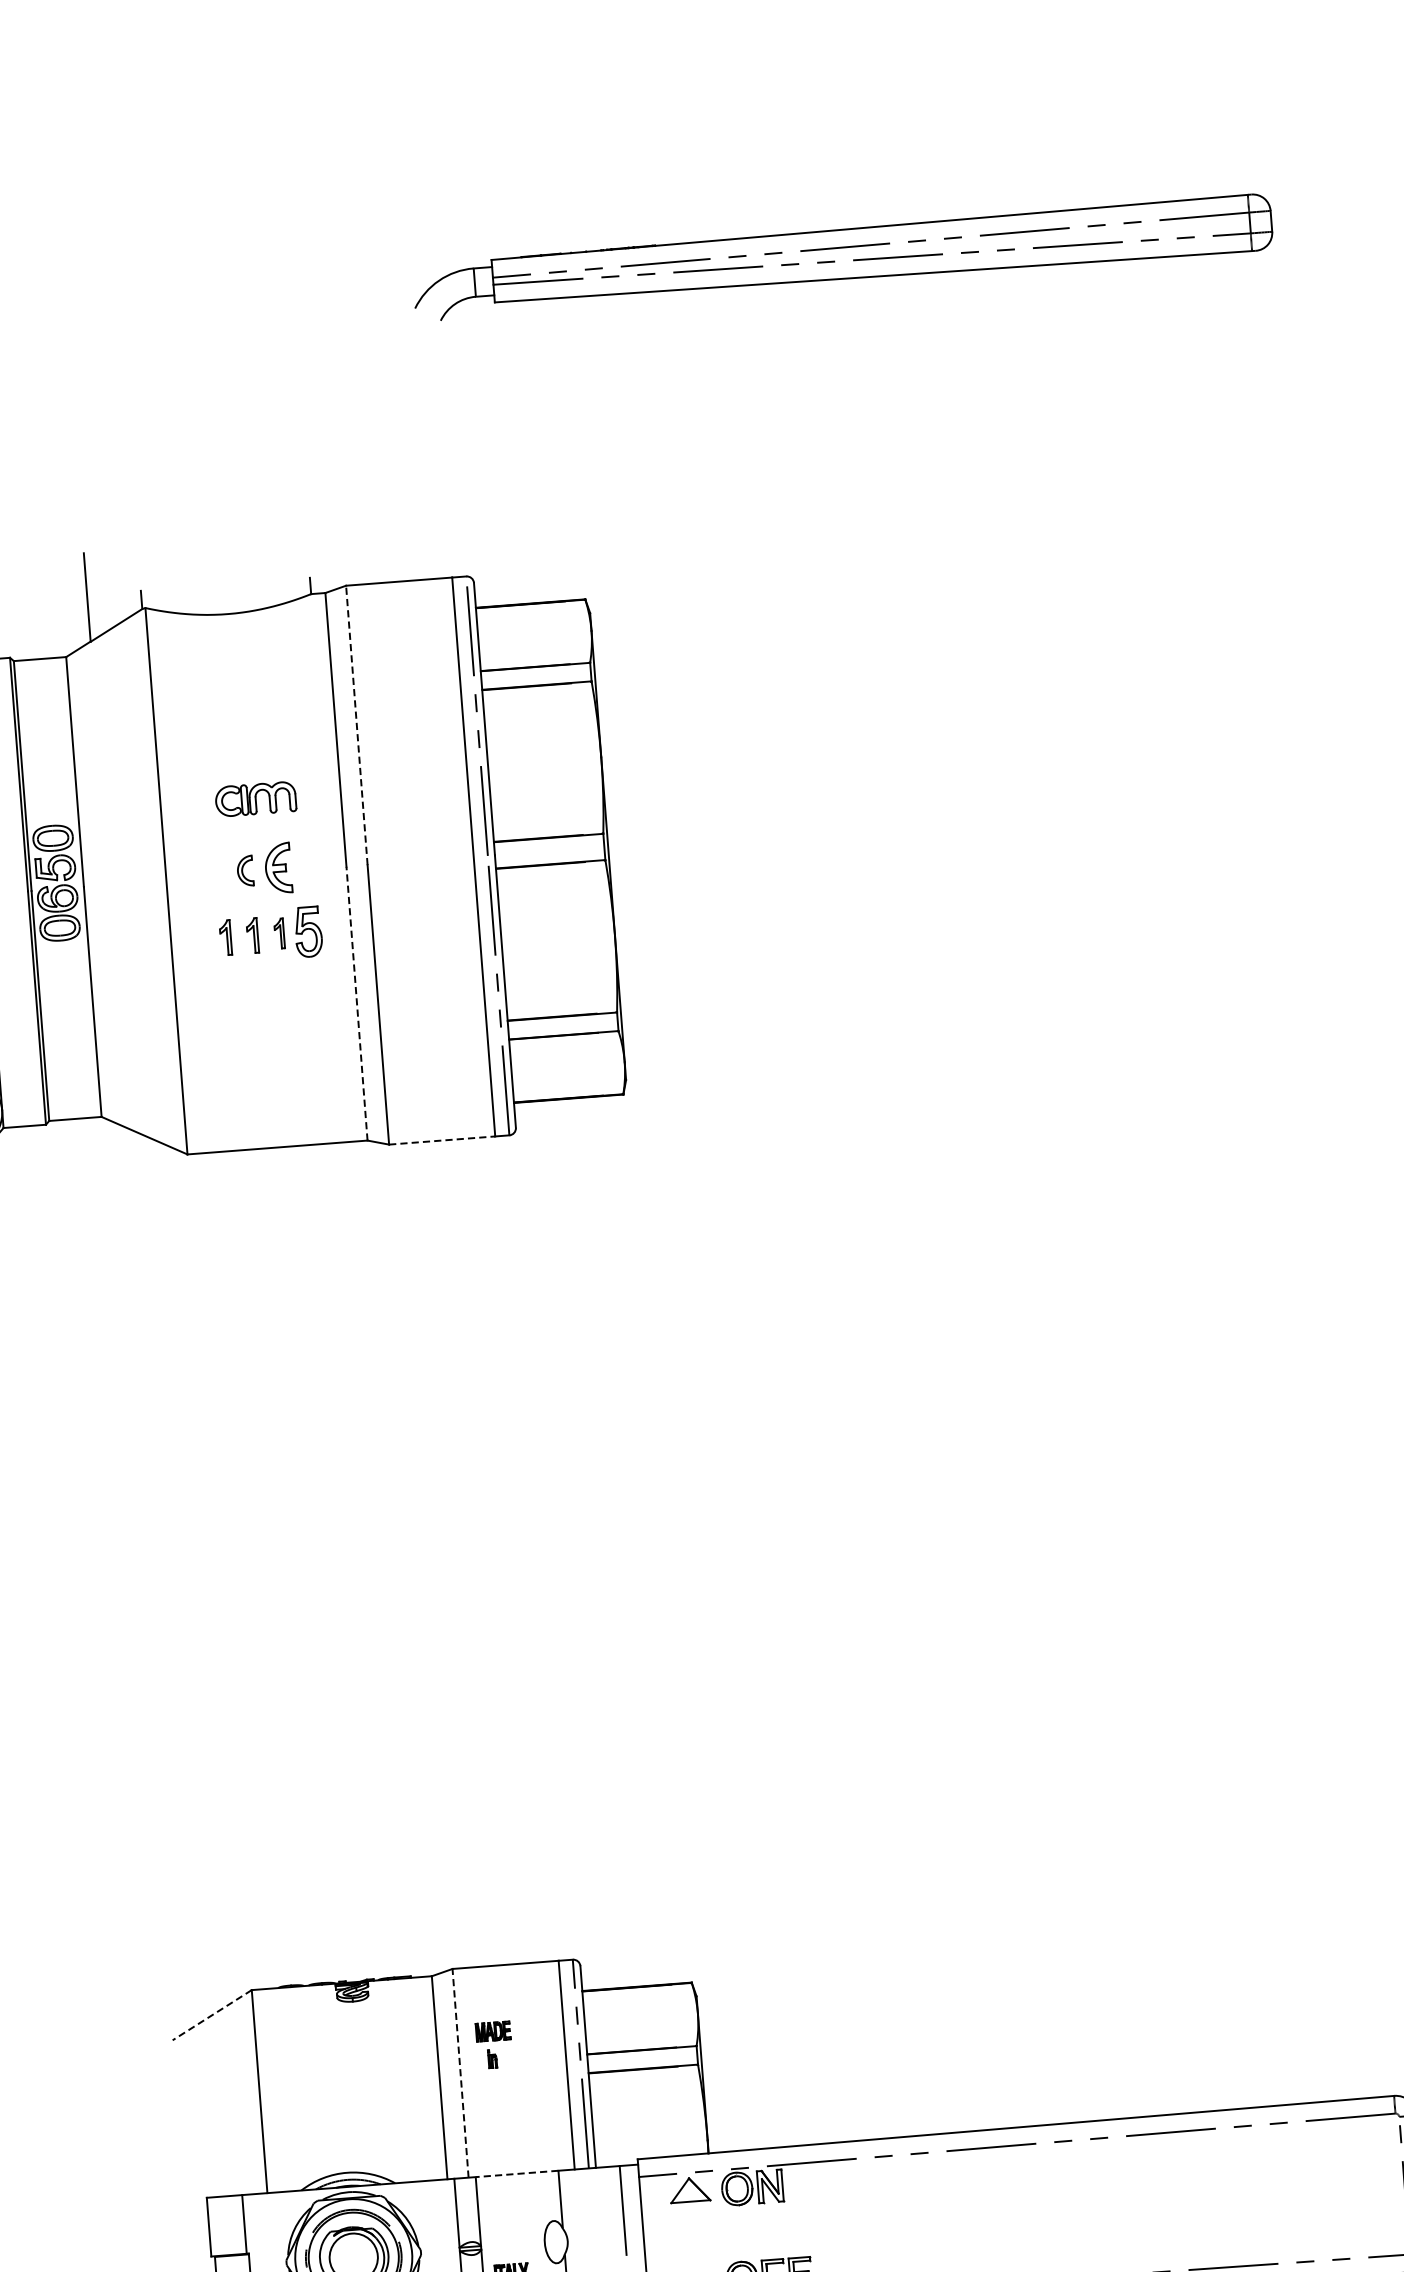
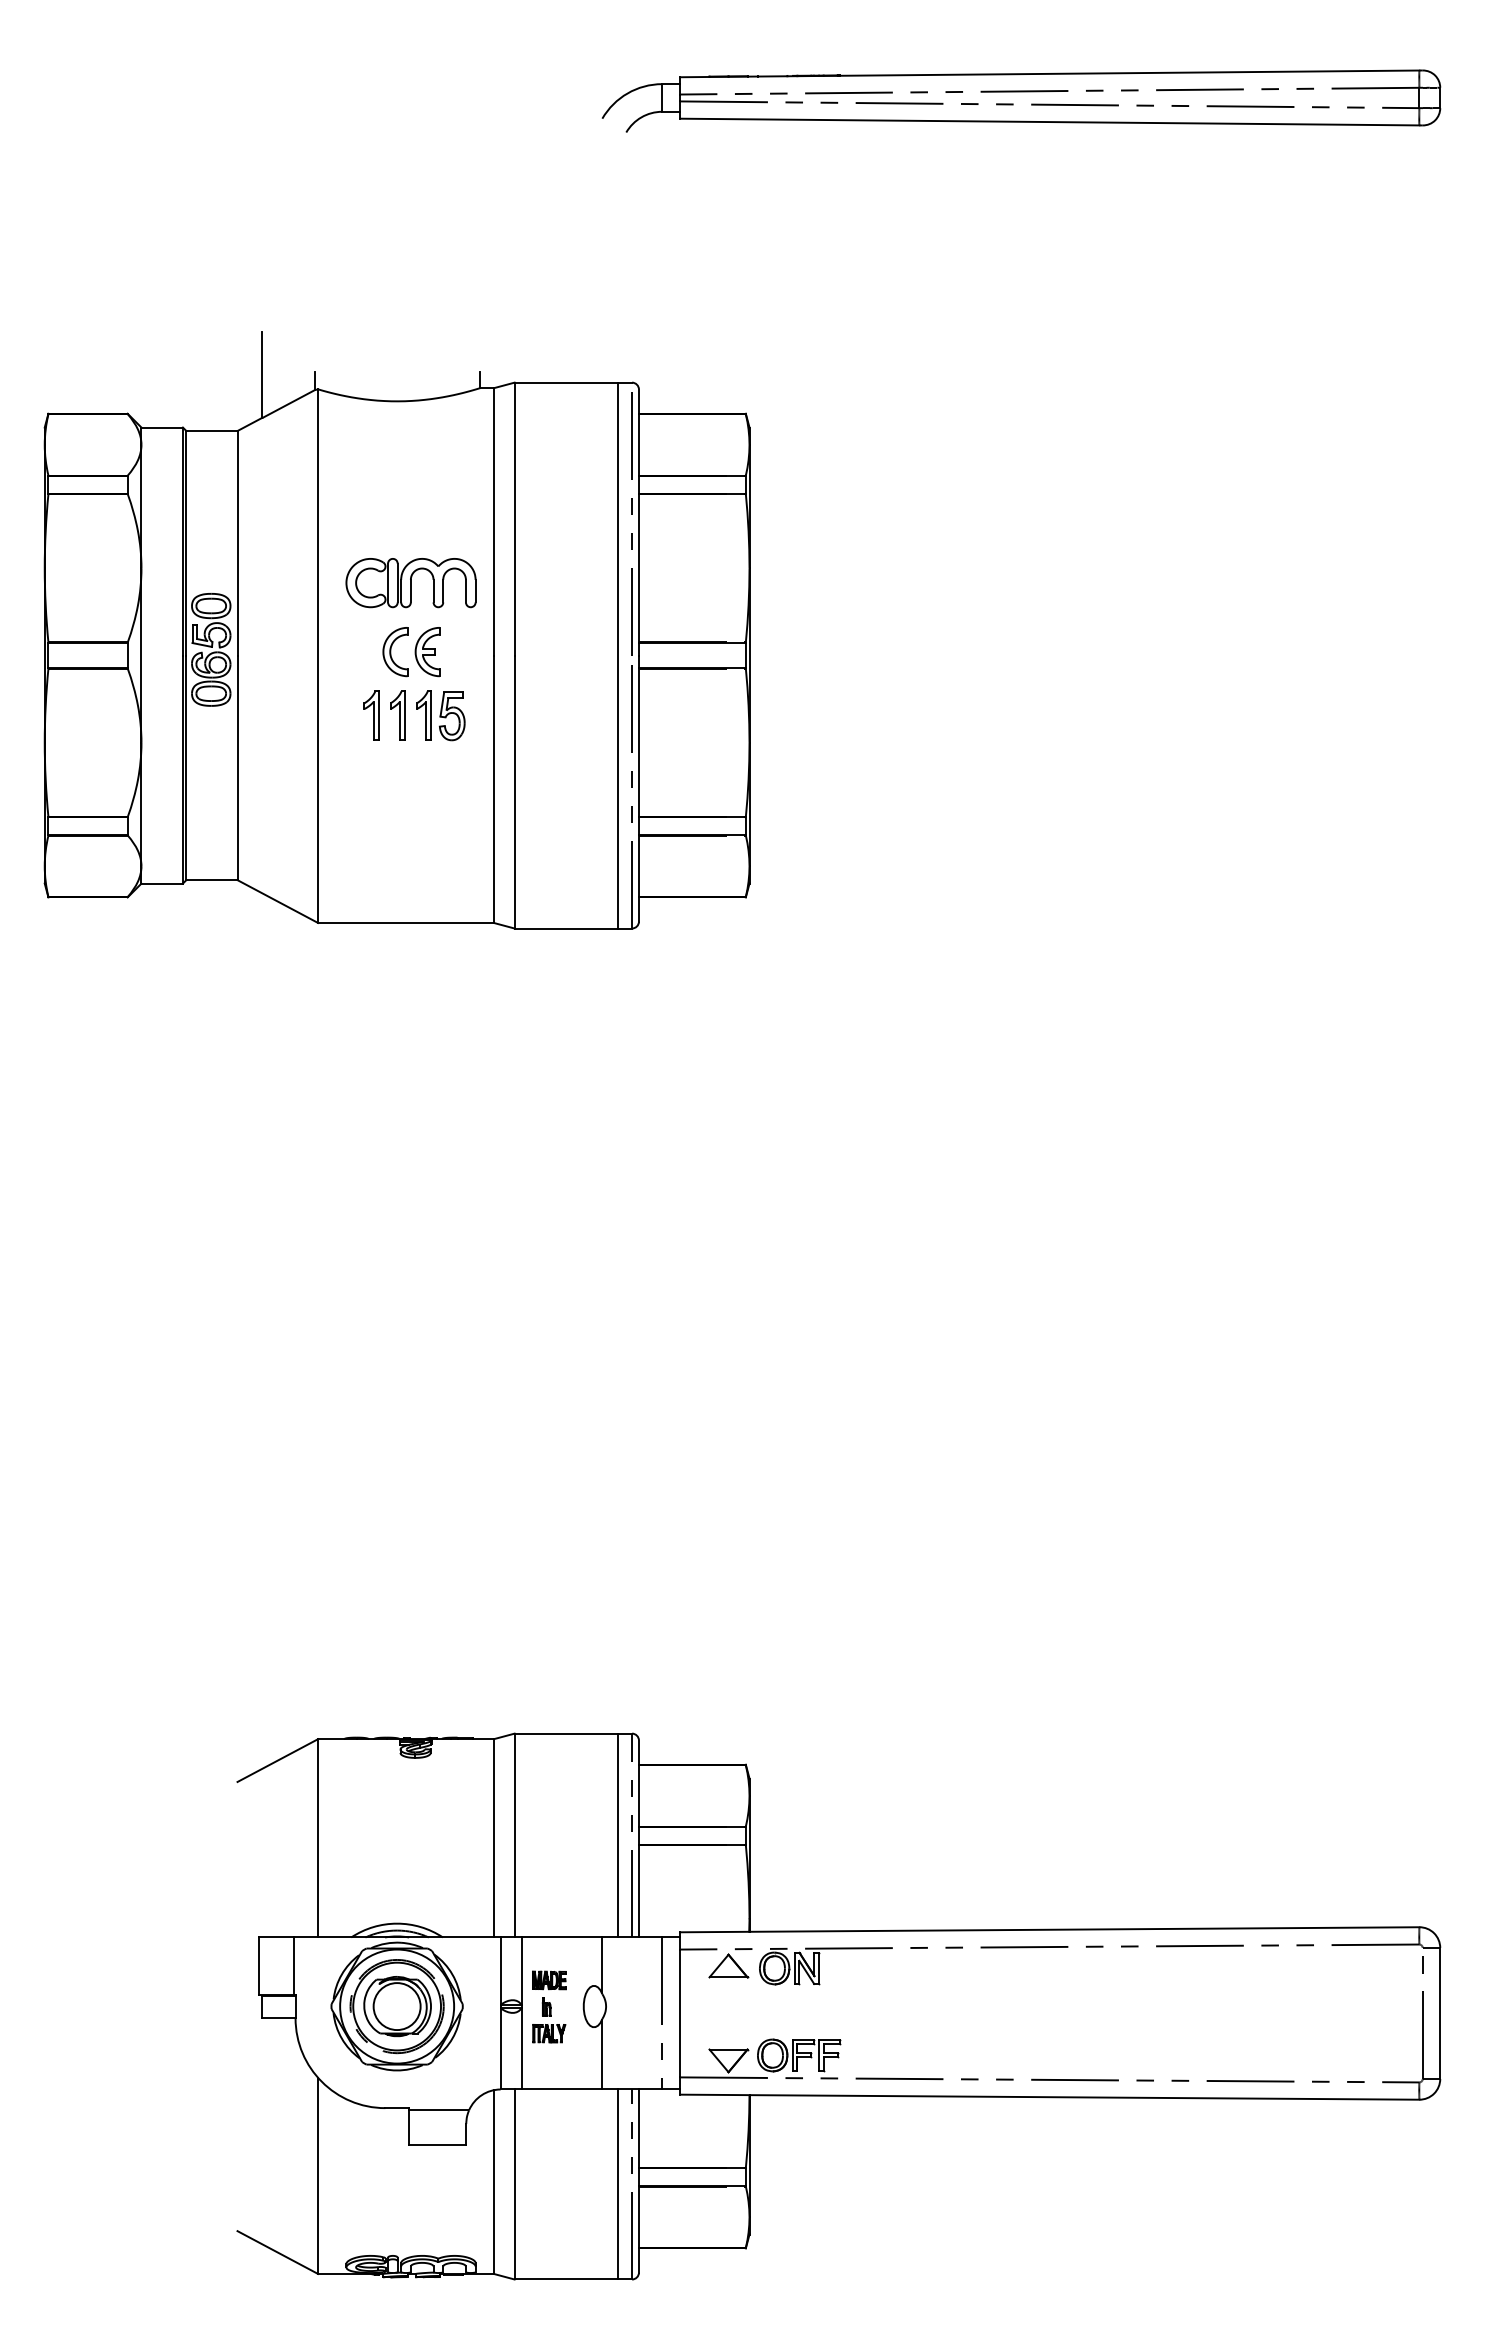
line: (356, 724) -> (514, 518), dashed -> solid
part: (255, 799) -> (410, 583), size x1.67
part: (245, 871) -> (395, 652), size x1.67
part: (279, 933) -> (423, 715), size x1.67
part: (252, 935) -> (397, 715), size x1.43
part: (225, 937) -> (371, 715), size x1.43
line: (356, 1003) -> (493, 789), dashed -> solid
line: (442, 1140) -> (566, 928), dashed -> solid
line: (211, 2015) -> (277, 1760), dashed -> solid
part: (494, 2044) -> (549, 1993), moved
line: (460, 2073) -> (514, 1835), dashed -> solid
line: (516, 2173) -> (561, 1937), dashed -> solid

